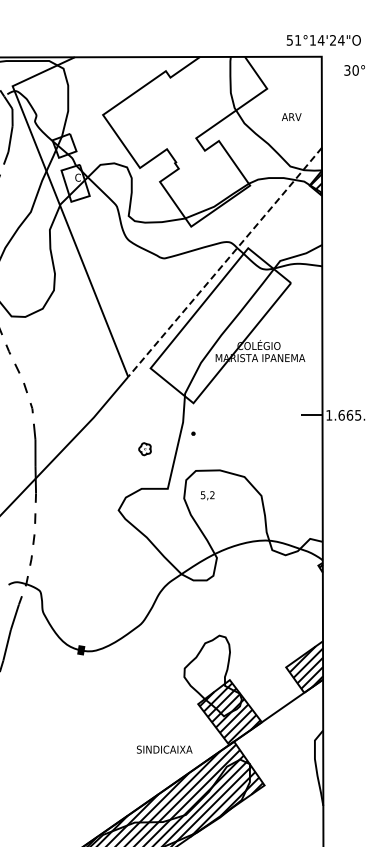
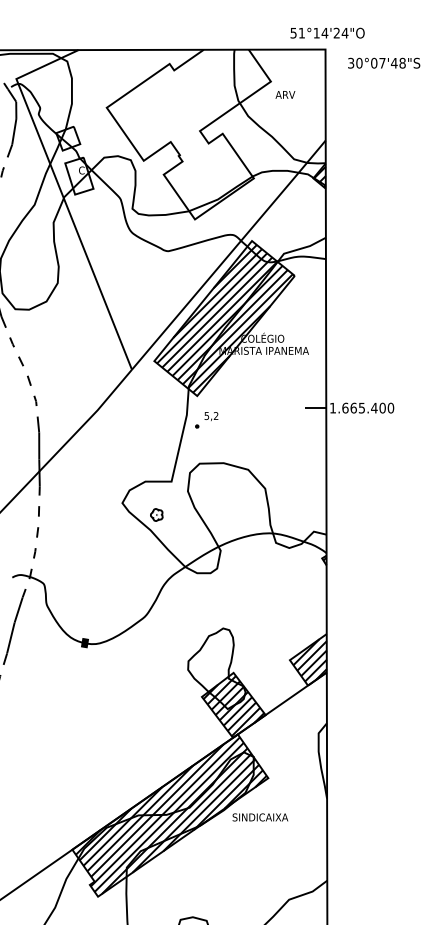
text: (291, 116) -> (285, 94), moved
line: (225, 261) -> (229, 254), dashed -> solid
hatch: (220, 325) -> (224, 318), added
part: (144, 448) -> (156, 514), moved
text: (207, 495) -> (211, 416), moved
text: (164, 749) -> (260, 817), moved

